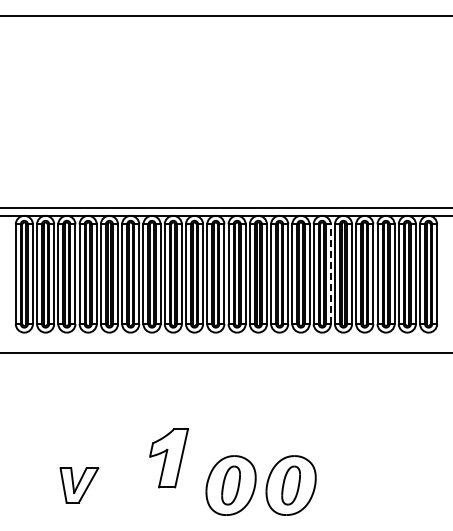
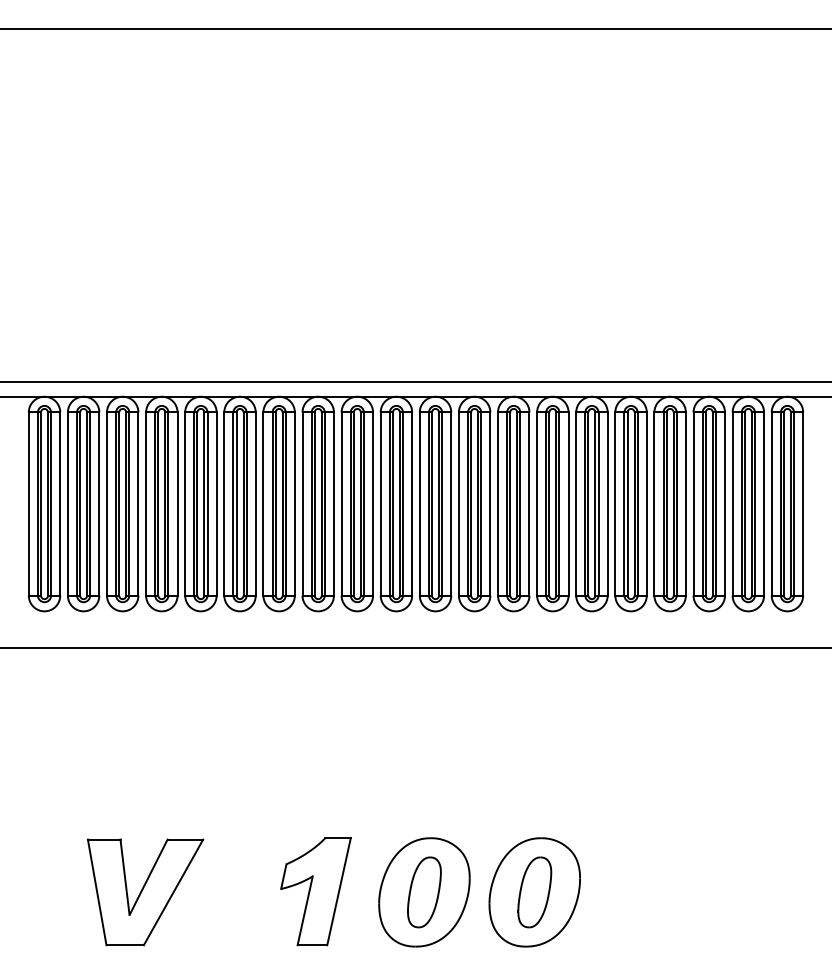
line: (330, 274) -> (607, 504), dashed -> solid
part: (168, 458) -> (314, 892), moved
part: (79, 485) -> (145, 892), size x1.67

